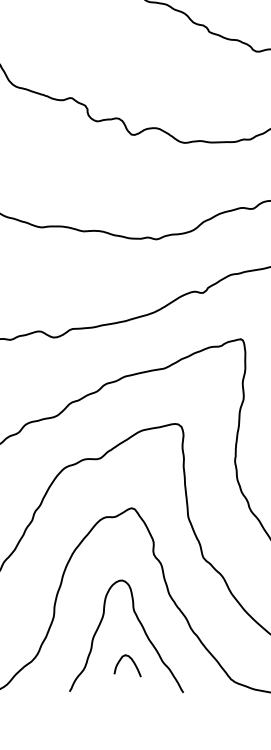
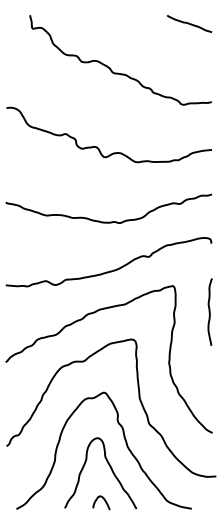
curve: (132, 663) -> (104, 501), moved

